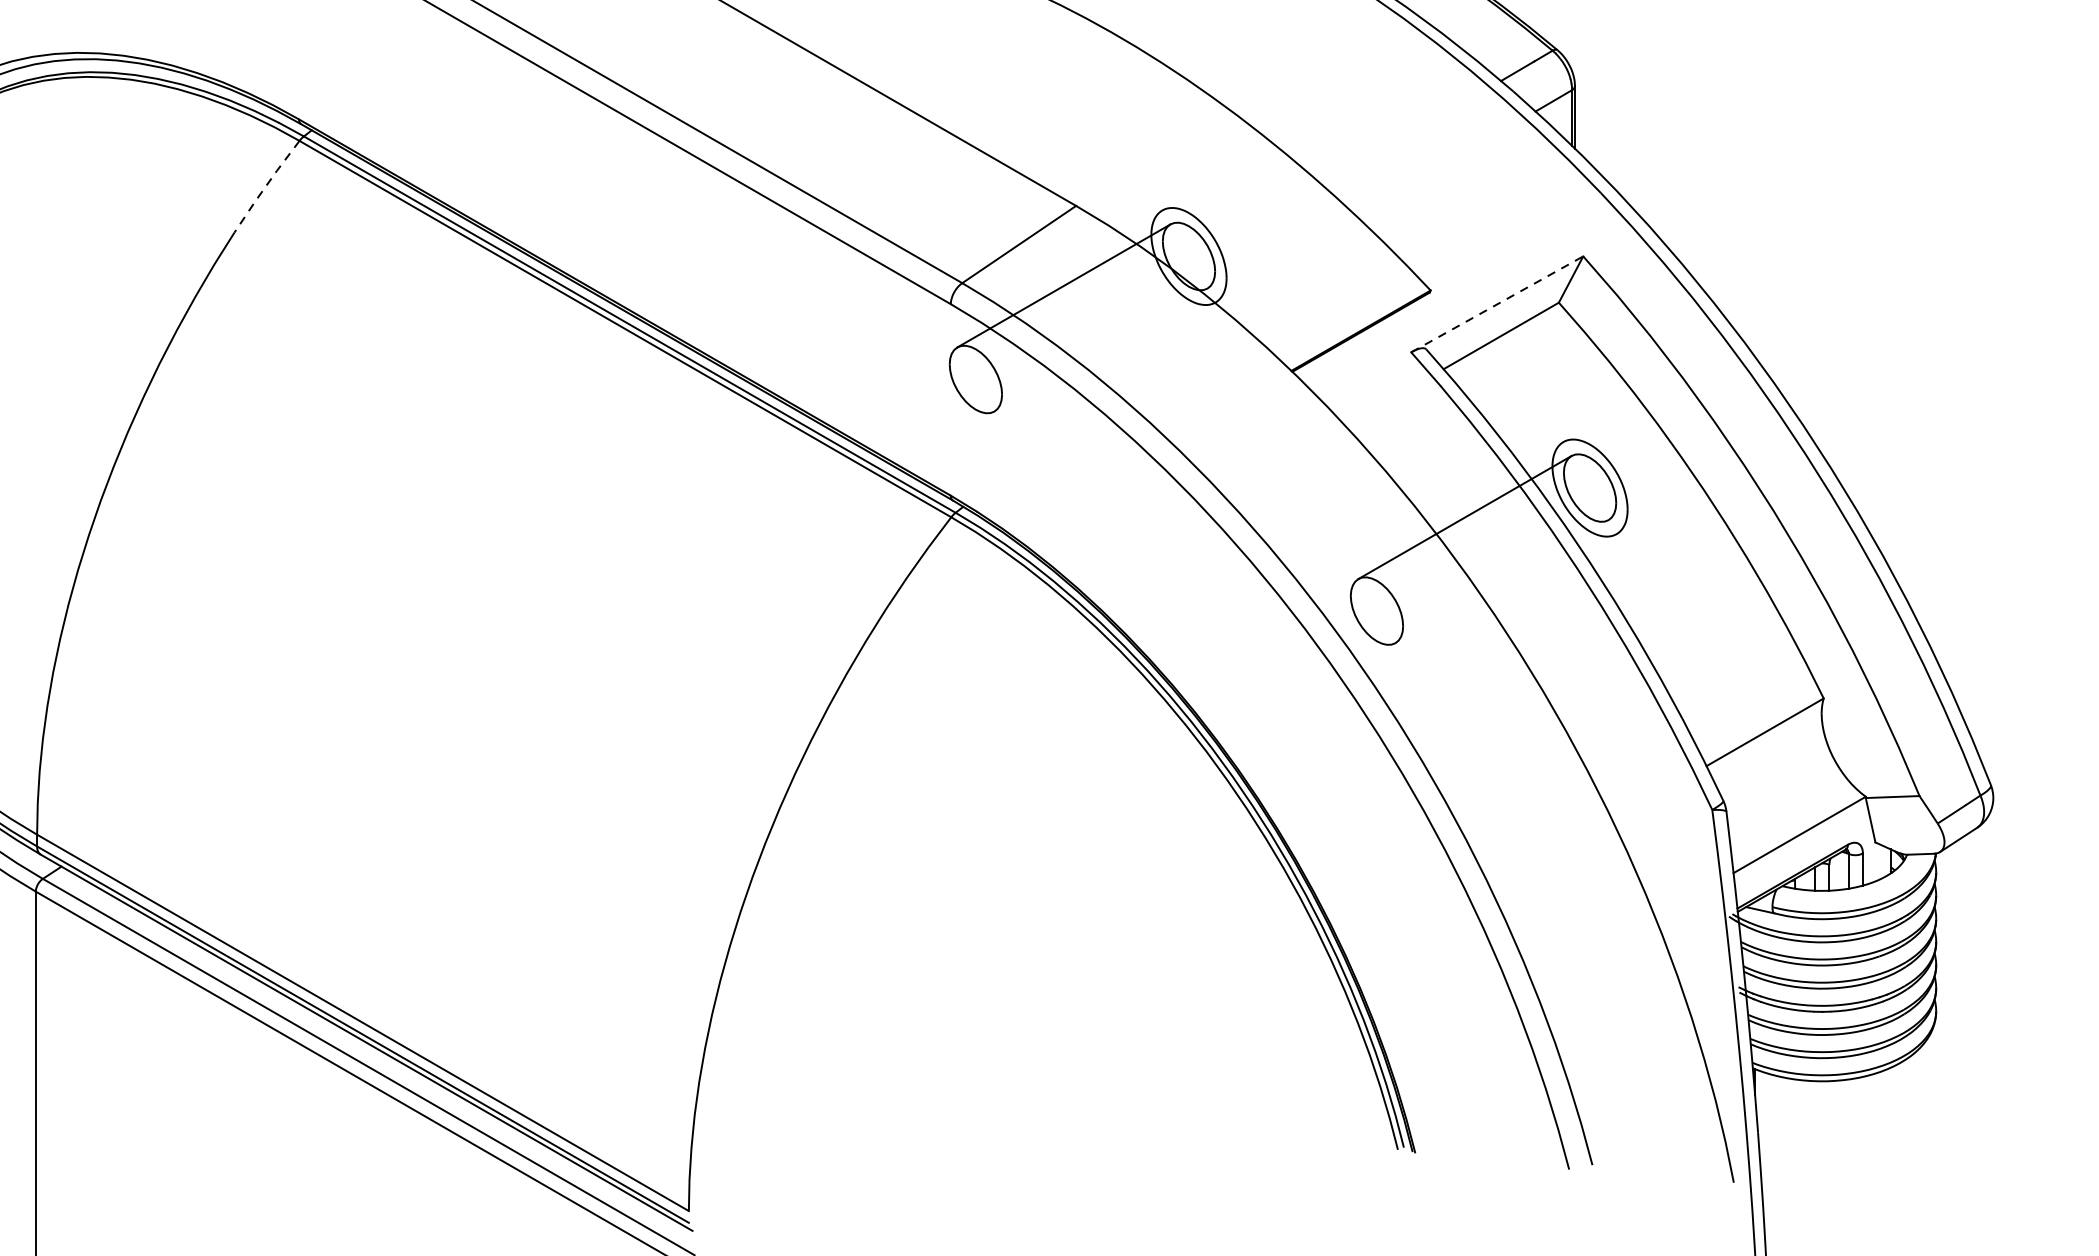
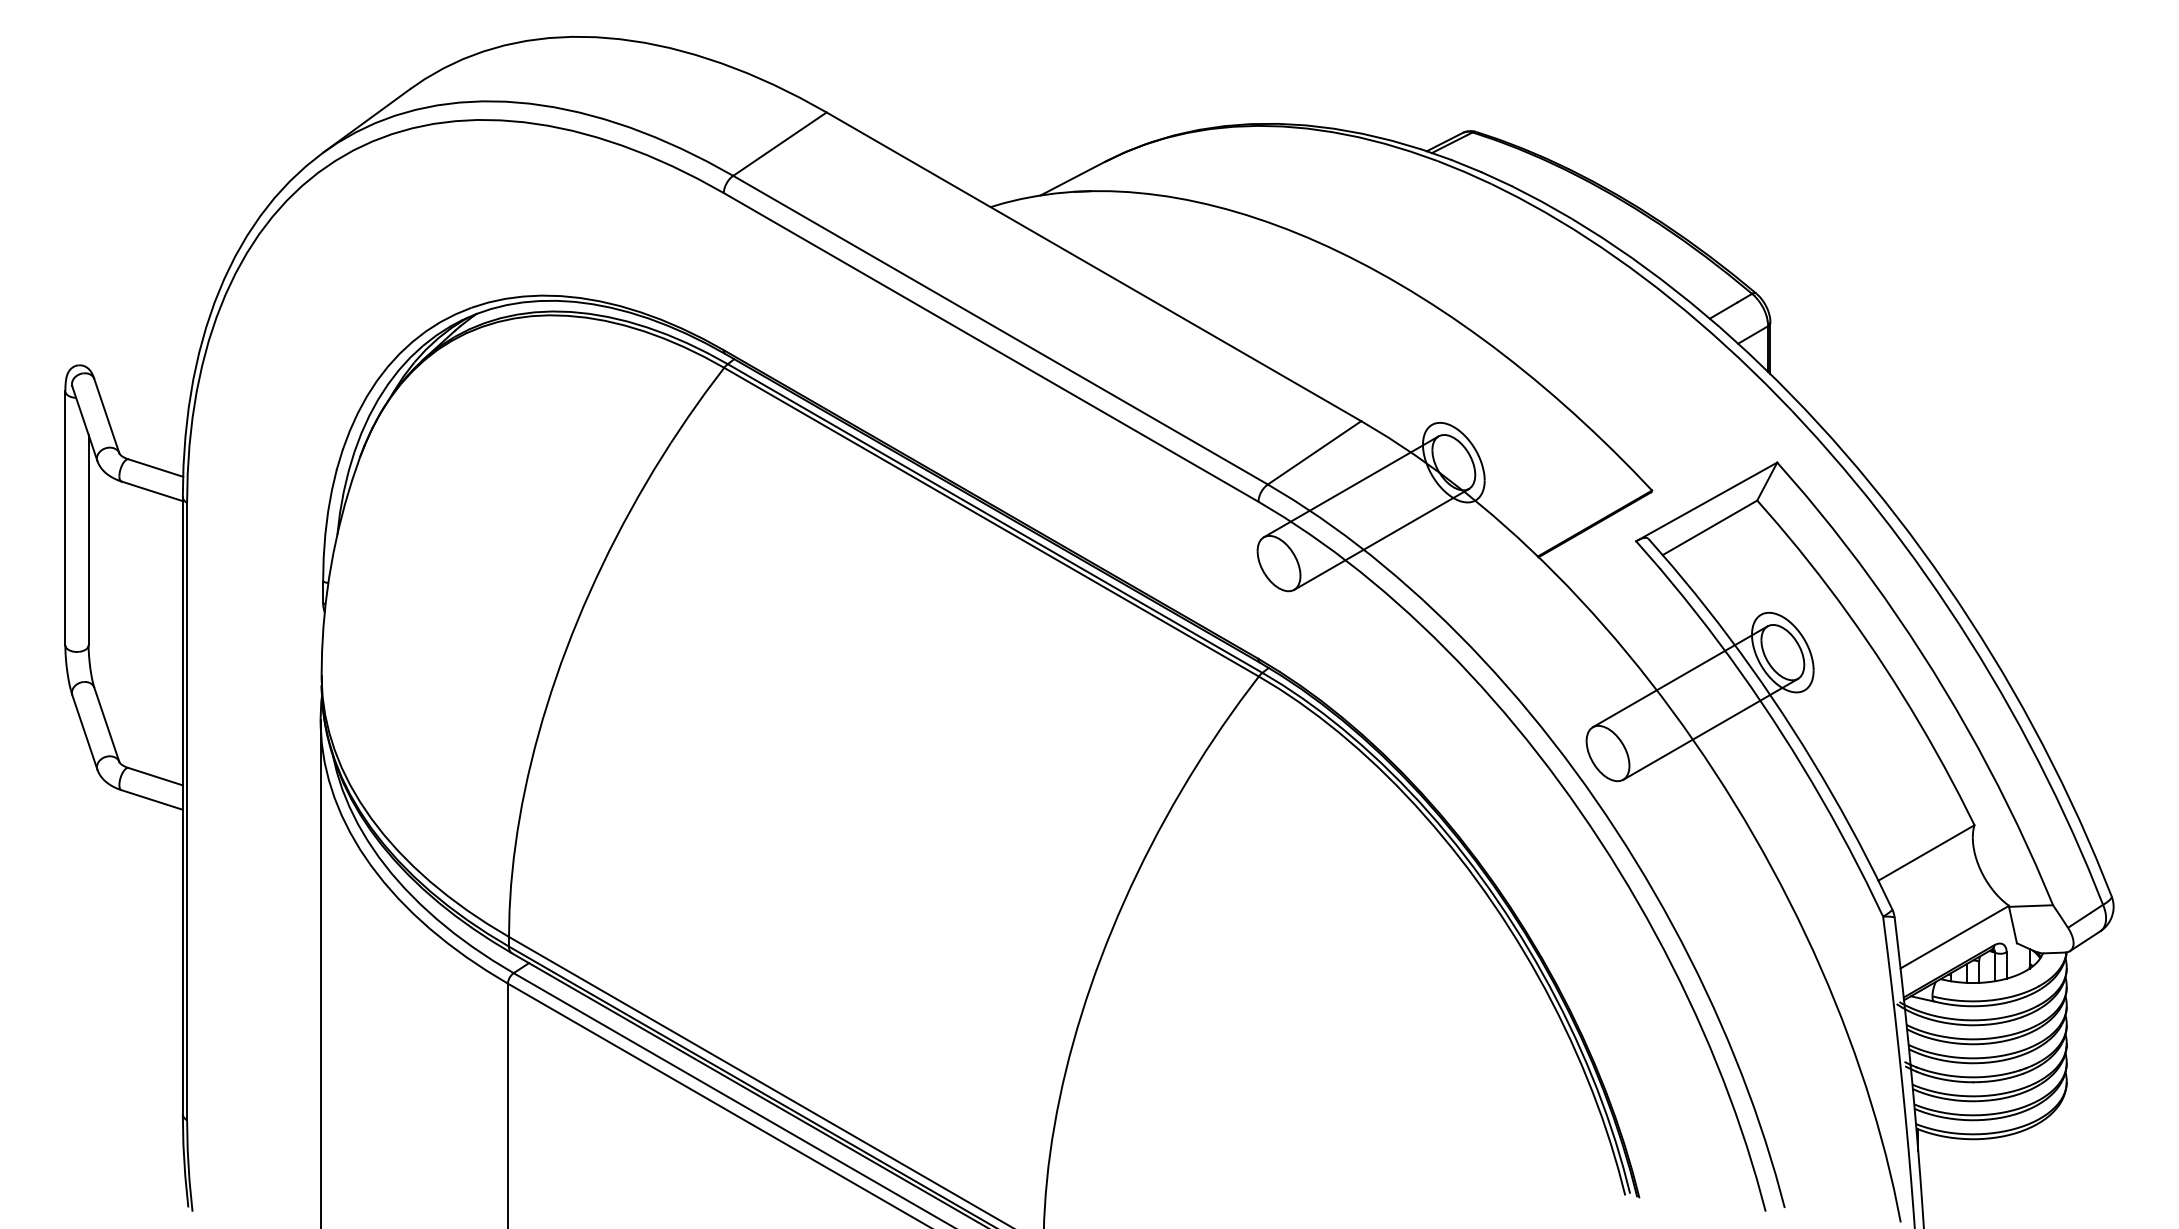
line: (265, 186) -> (696, 405), dashed -> solid
line: (1496, 303) -> (1706, 501), dashed -> solid
line: (1100, 348) -> (1381, 538), added
line: (1501, 580) -> (1710, 728), added

